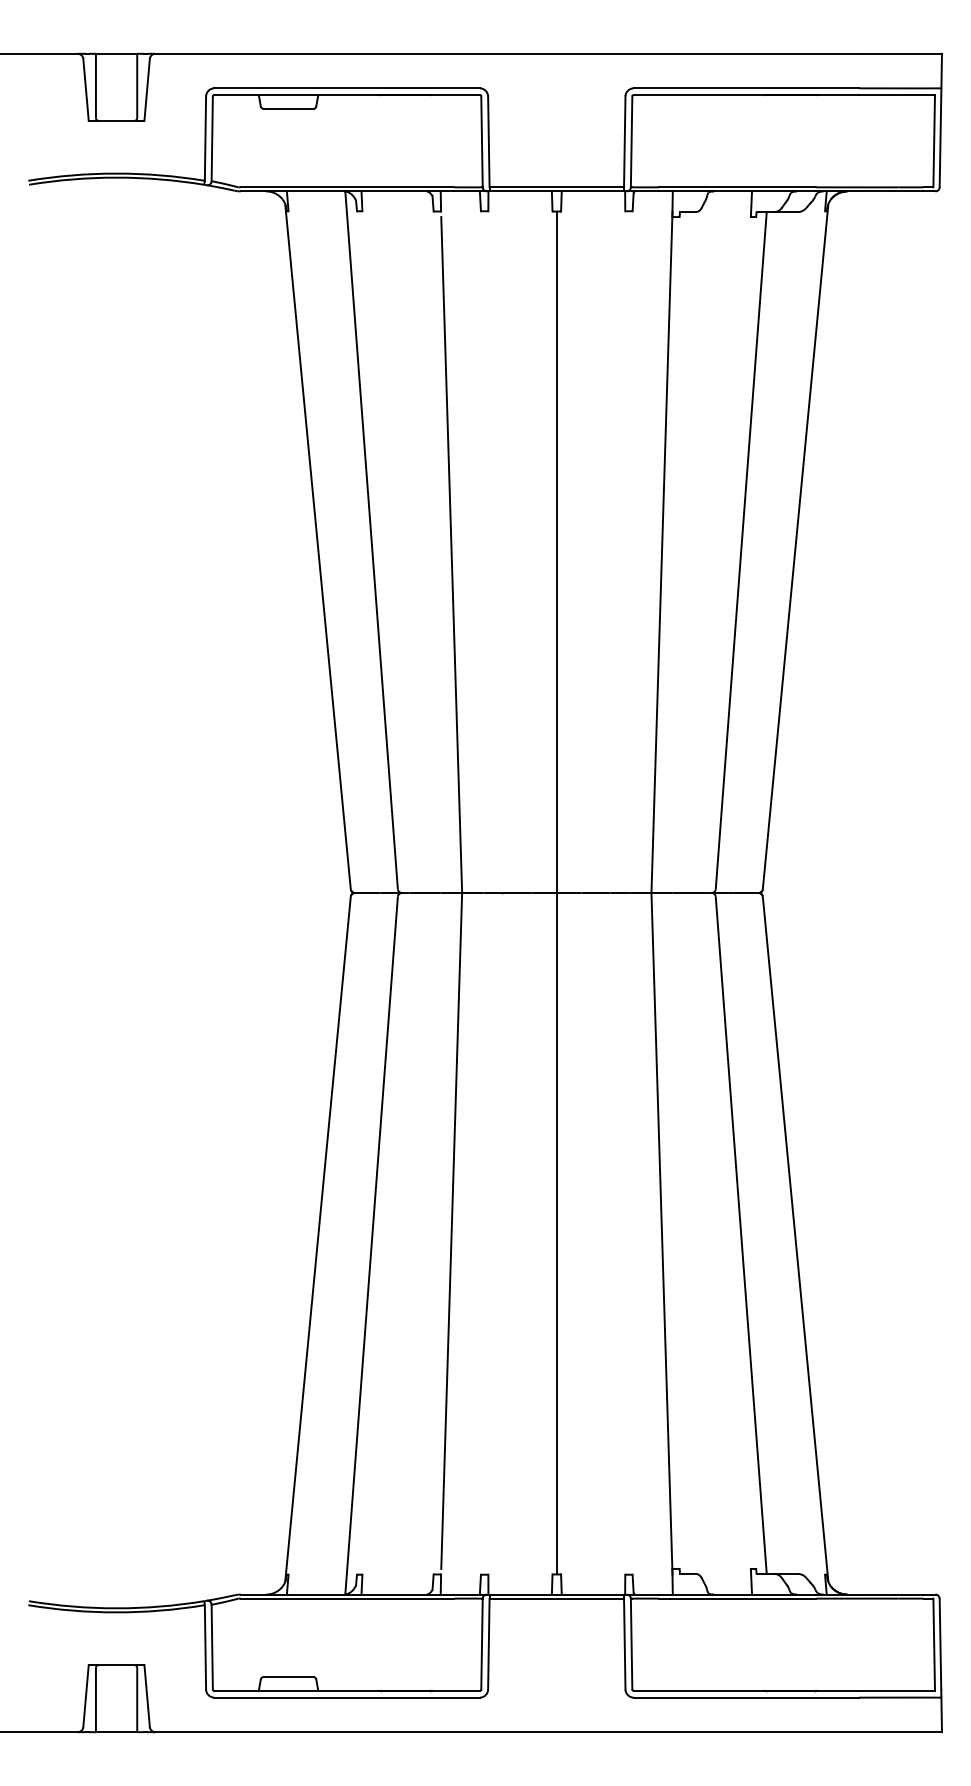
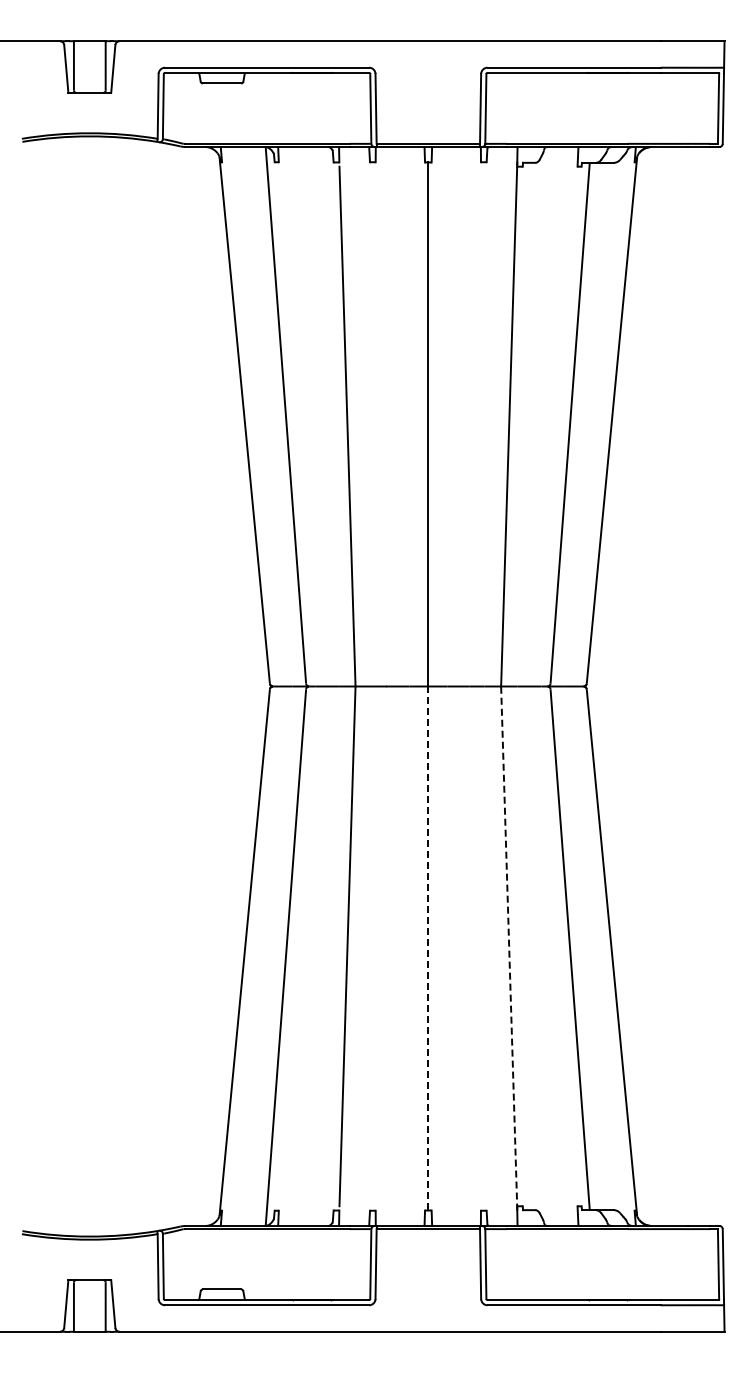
line: (662, 1233) -> (509, 948), solid -> dashed
line: (557, 1235) -> (428, 949), solid -> dashed

